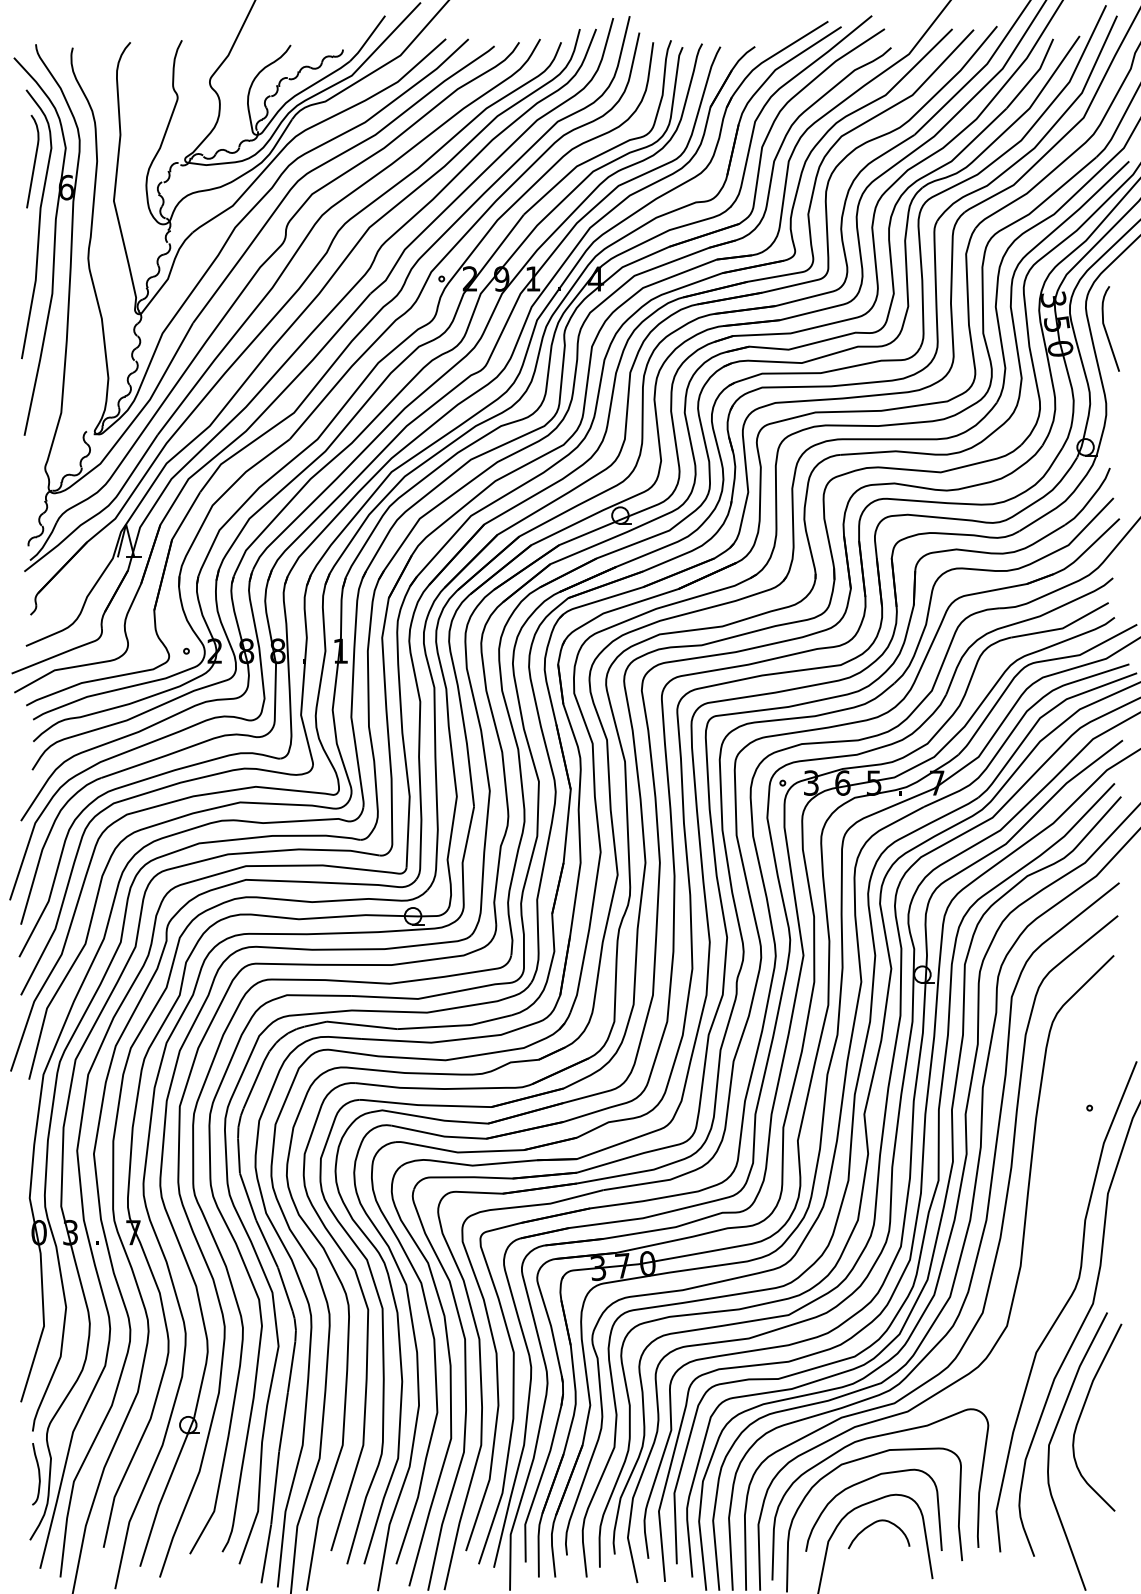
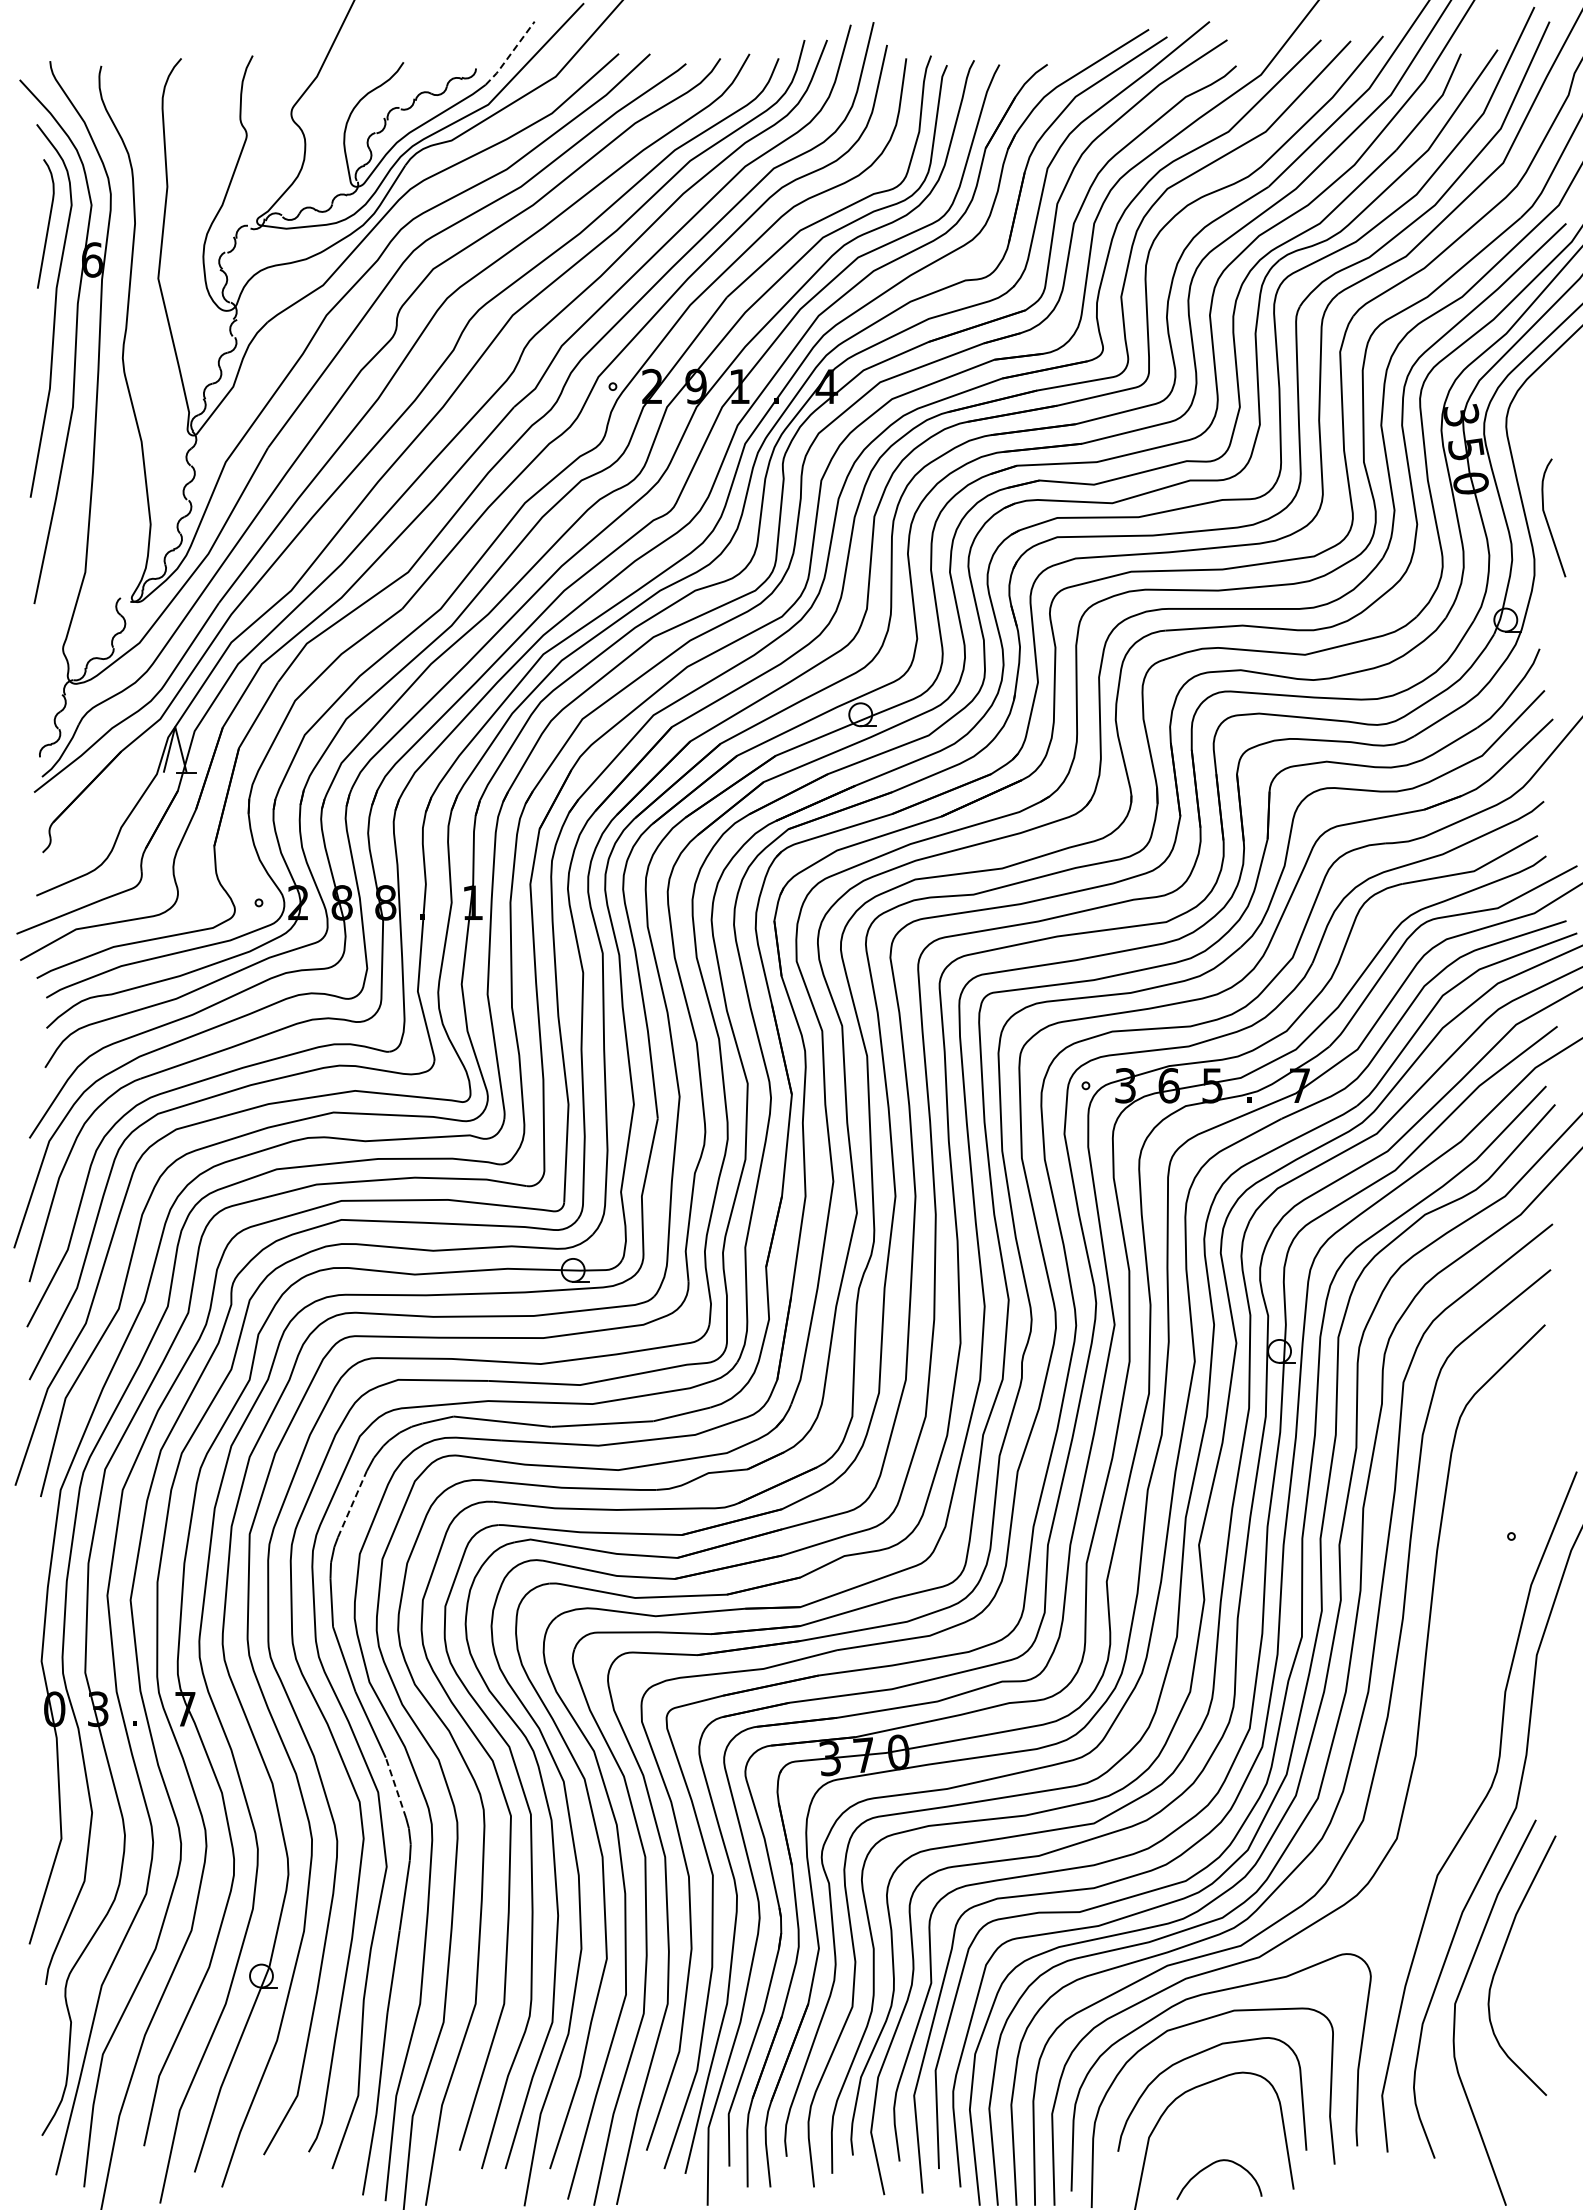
line: (367, 39) -> (510, 54), solid -> dashed
curve: (1106, 330) -> (1547, 519), moved
line: (253, 1084) -> (352, 1503), solid -> dashed
line: (284, 1289) -> (395, 1787), solid -> dashed
curve: (38, 1472) -> (53, 2041), removed
curve: (873, 1524) -> (1211, 2165), moved

